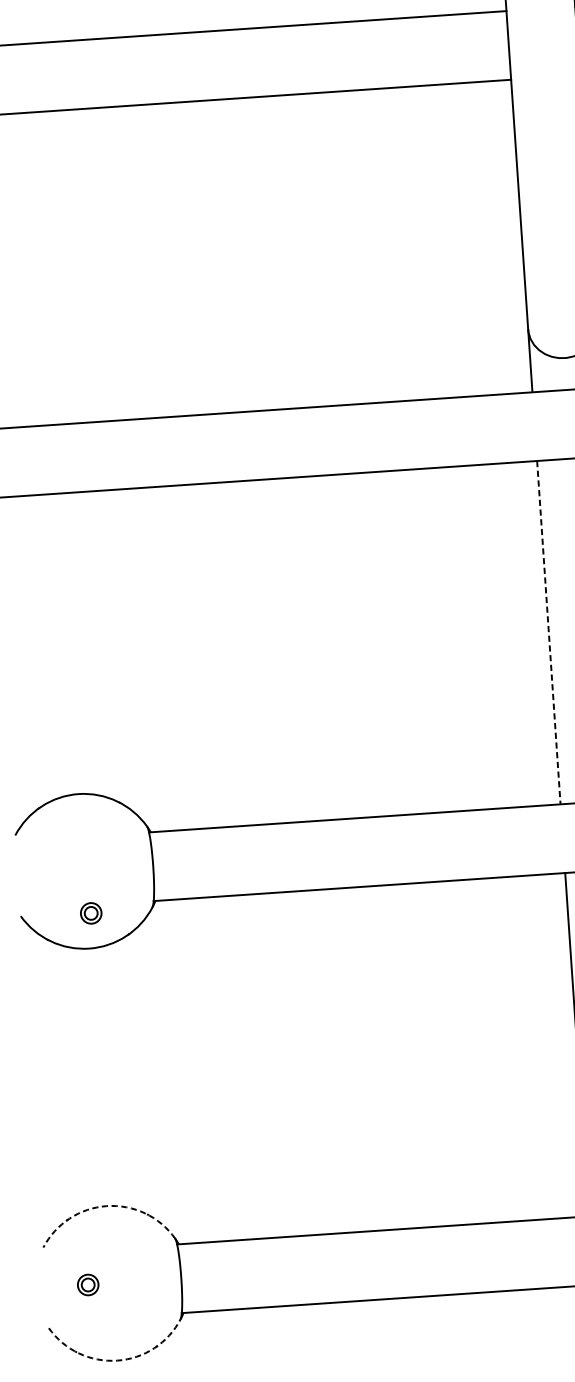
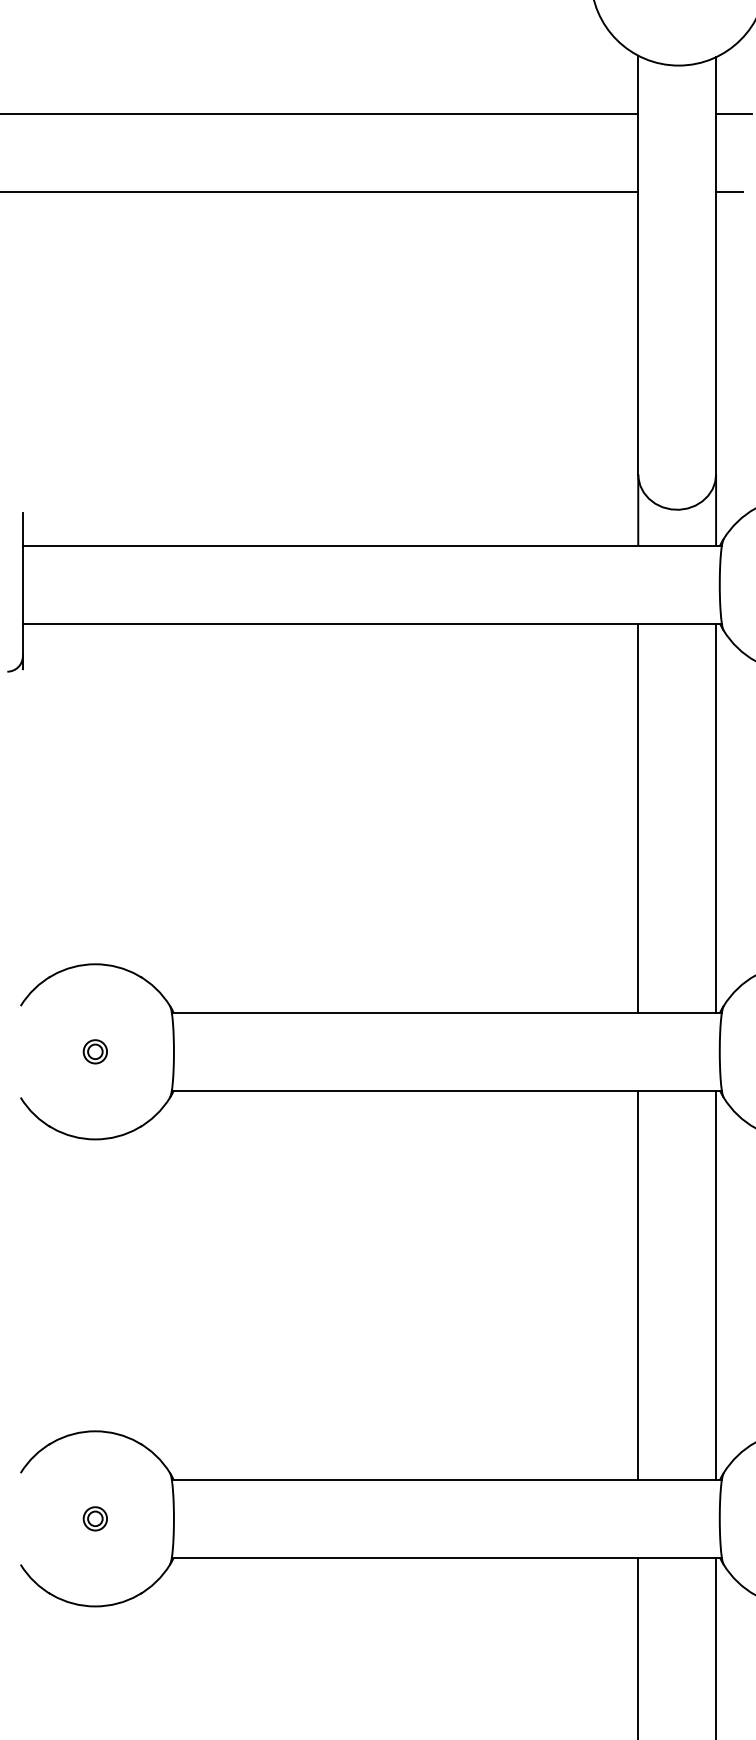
line: (549, 632) -> (638, 818), dashed -> solid
part: (90, 913) -> (94, 1051), moved
arc: (106, 1206) -> (95, 1431), dashed -> solid
part: (87, 1284) -> (94, 1518), moved
arc: (117, 1360) -> (95, 1606), dashed -> solid

